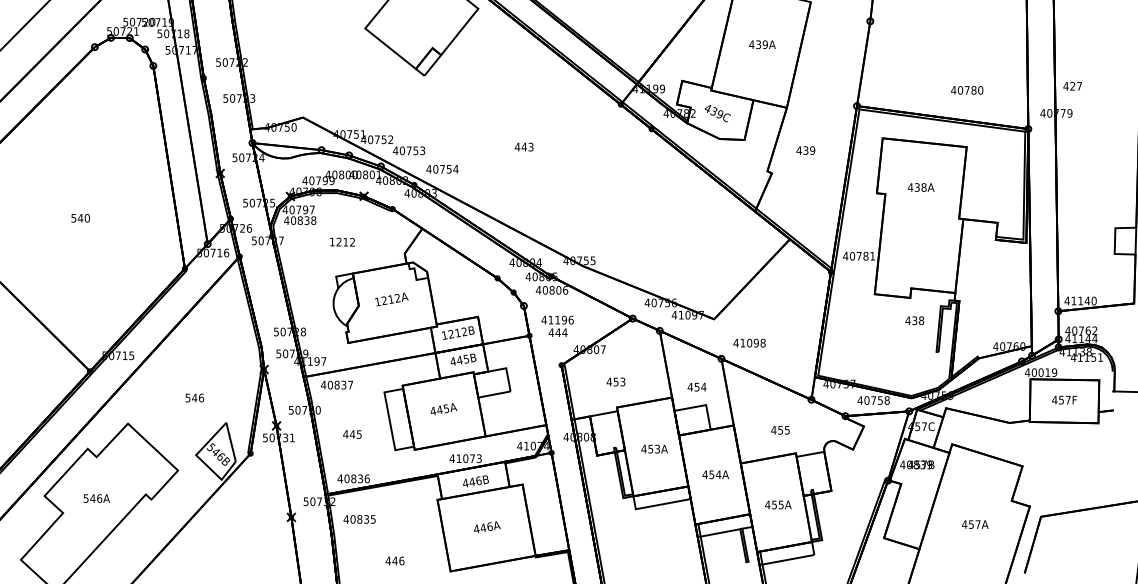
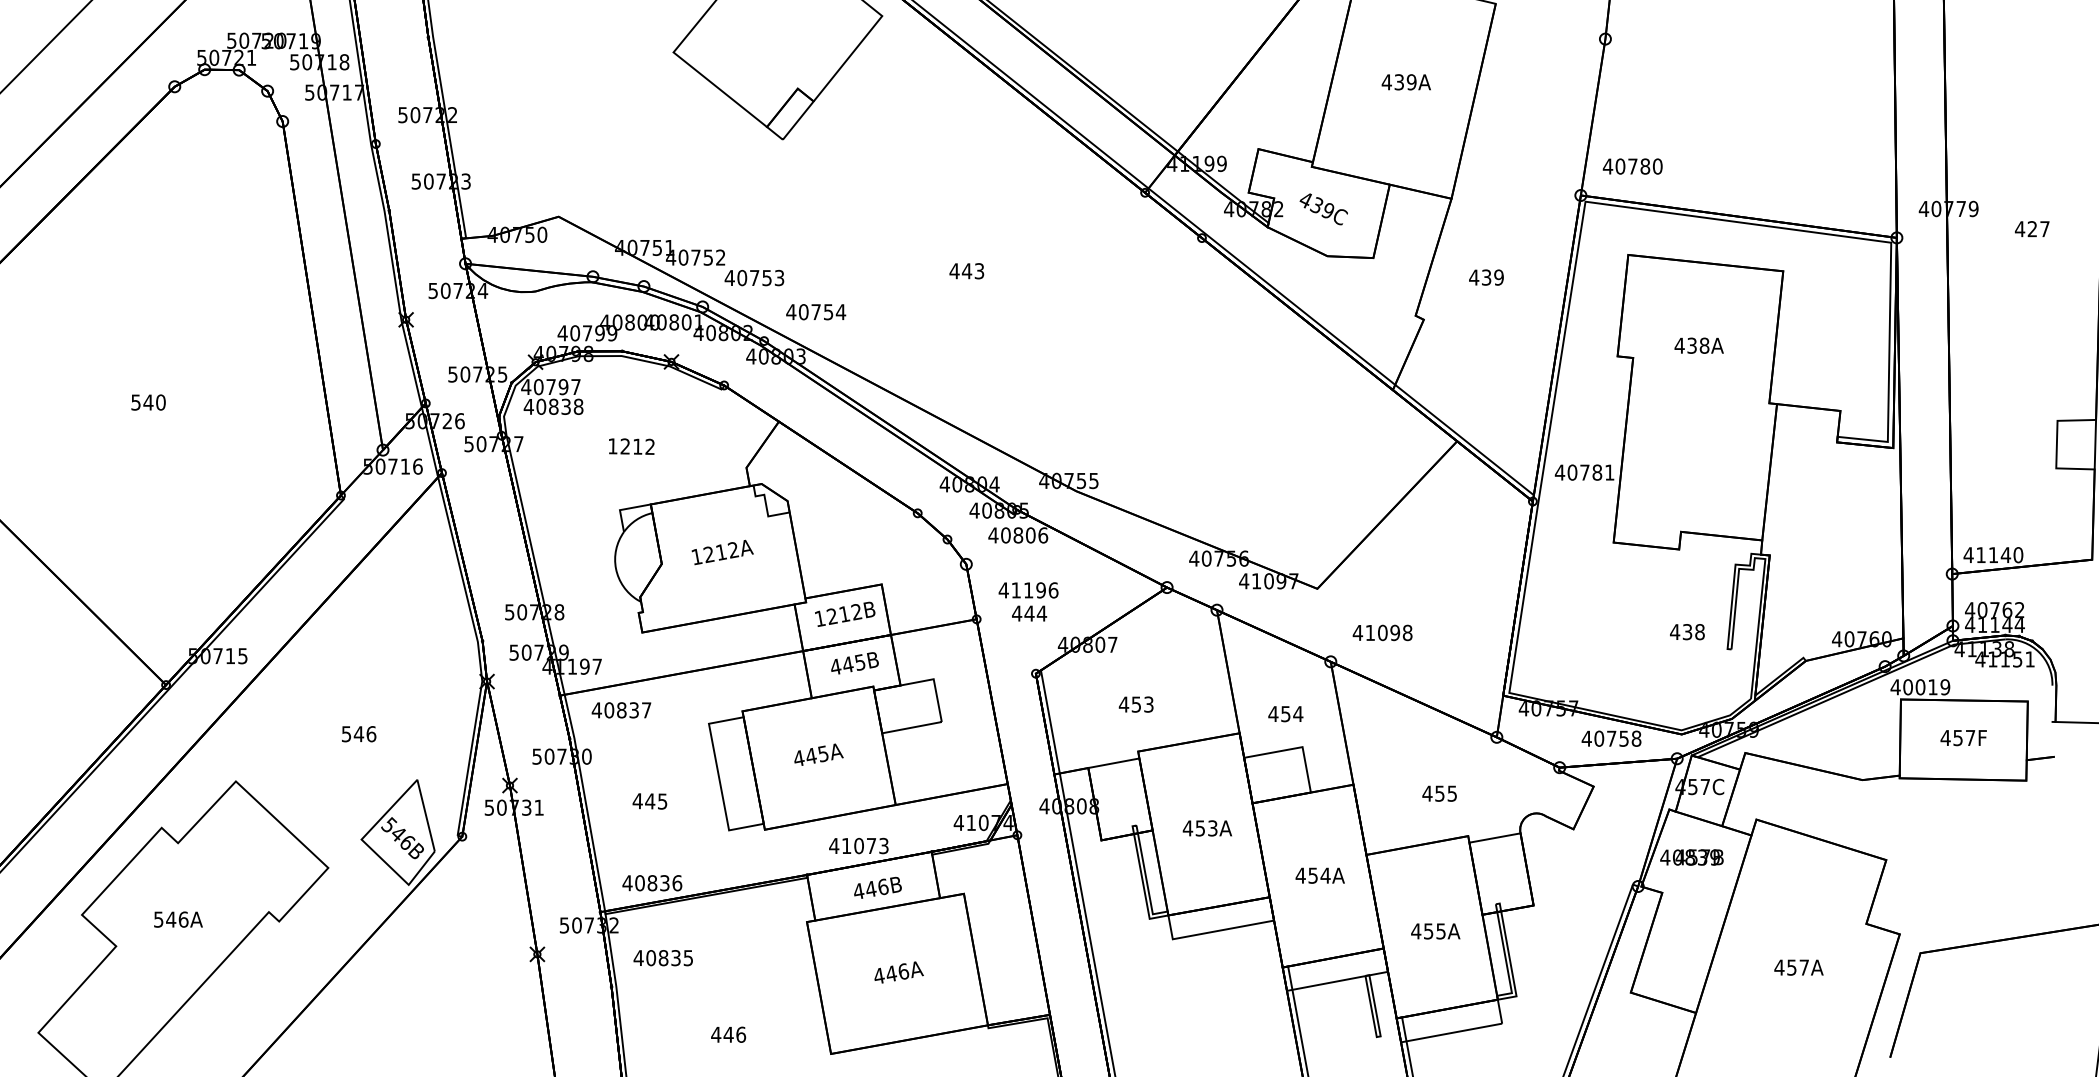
text: (1072, 86) -> (2031, 229), moved
text: (967, 90) -> (1633, 166), moved
text: (914, 320) -> (1686, 631), moved

